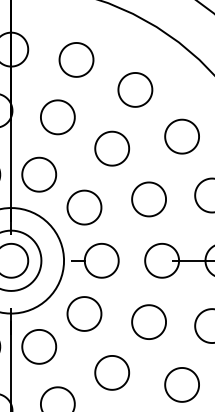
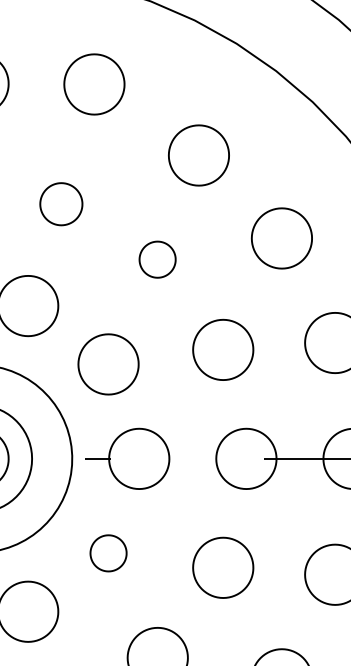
part: (76, 59) -> (94, 83), moved
part: (57, 117) -> (60, 204), size x0.7
part: (111, 148) -> (156, 259), size x0.6
part: (84, 313) -> (108, 552), size x0.6

